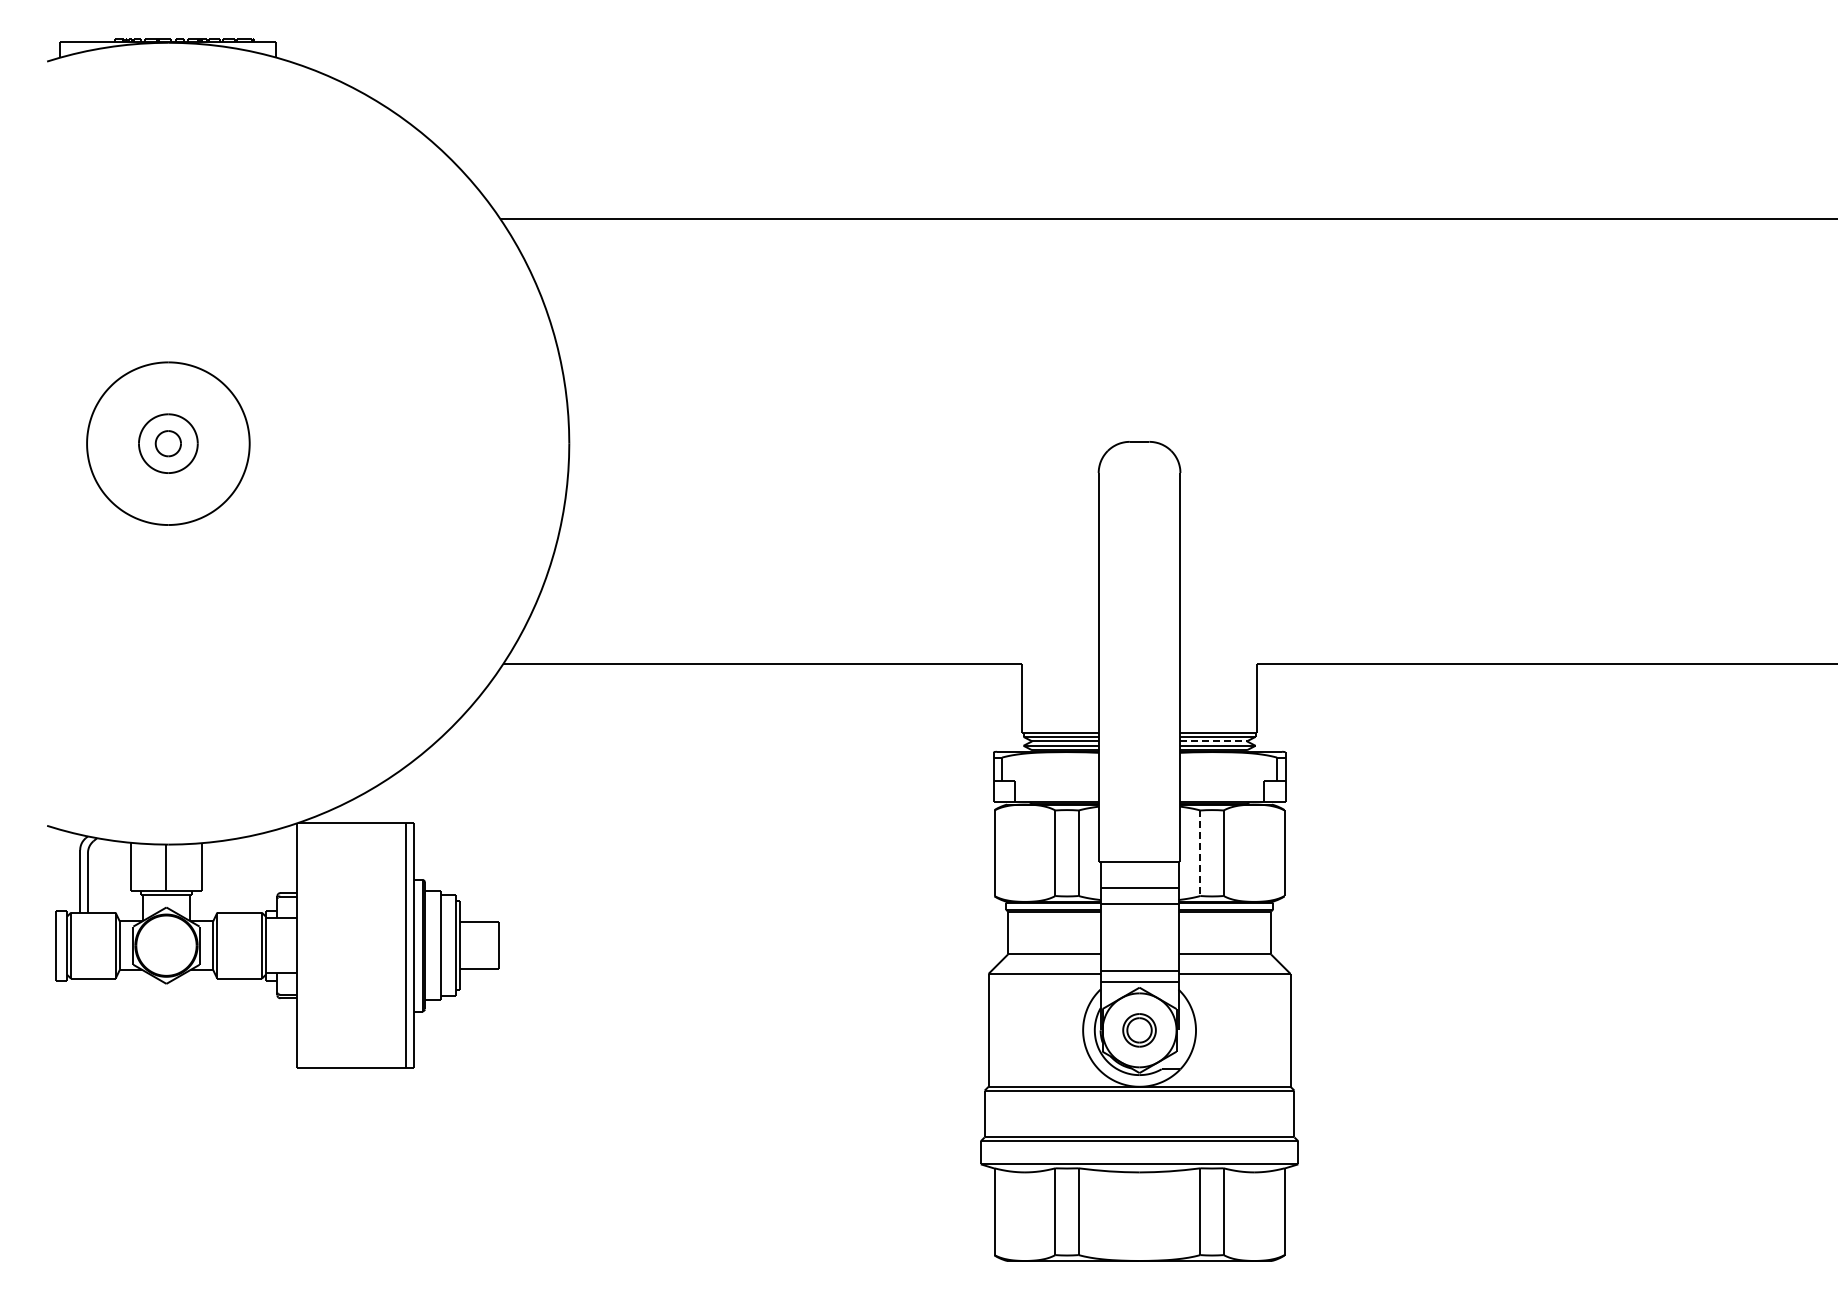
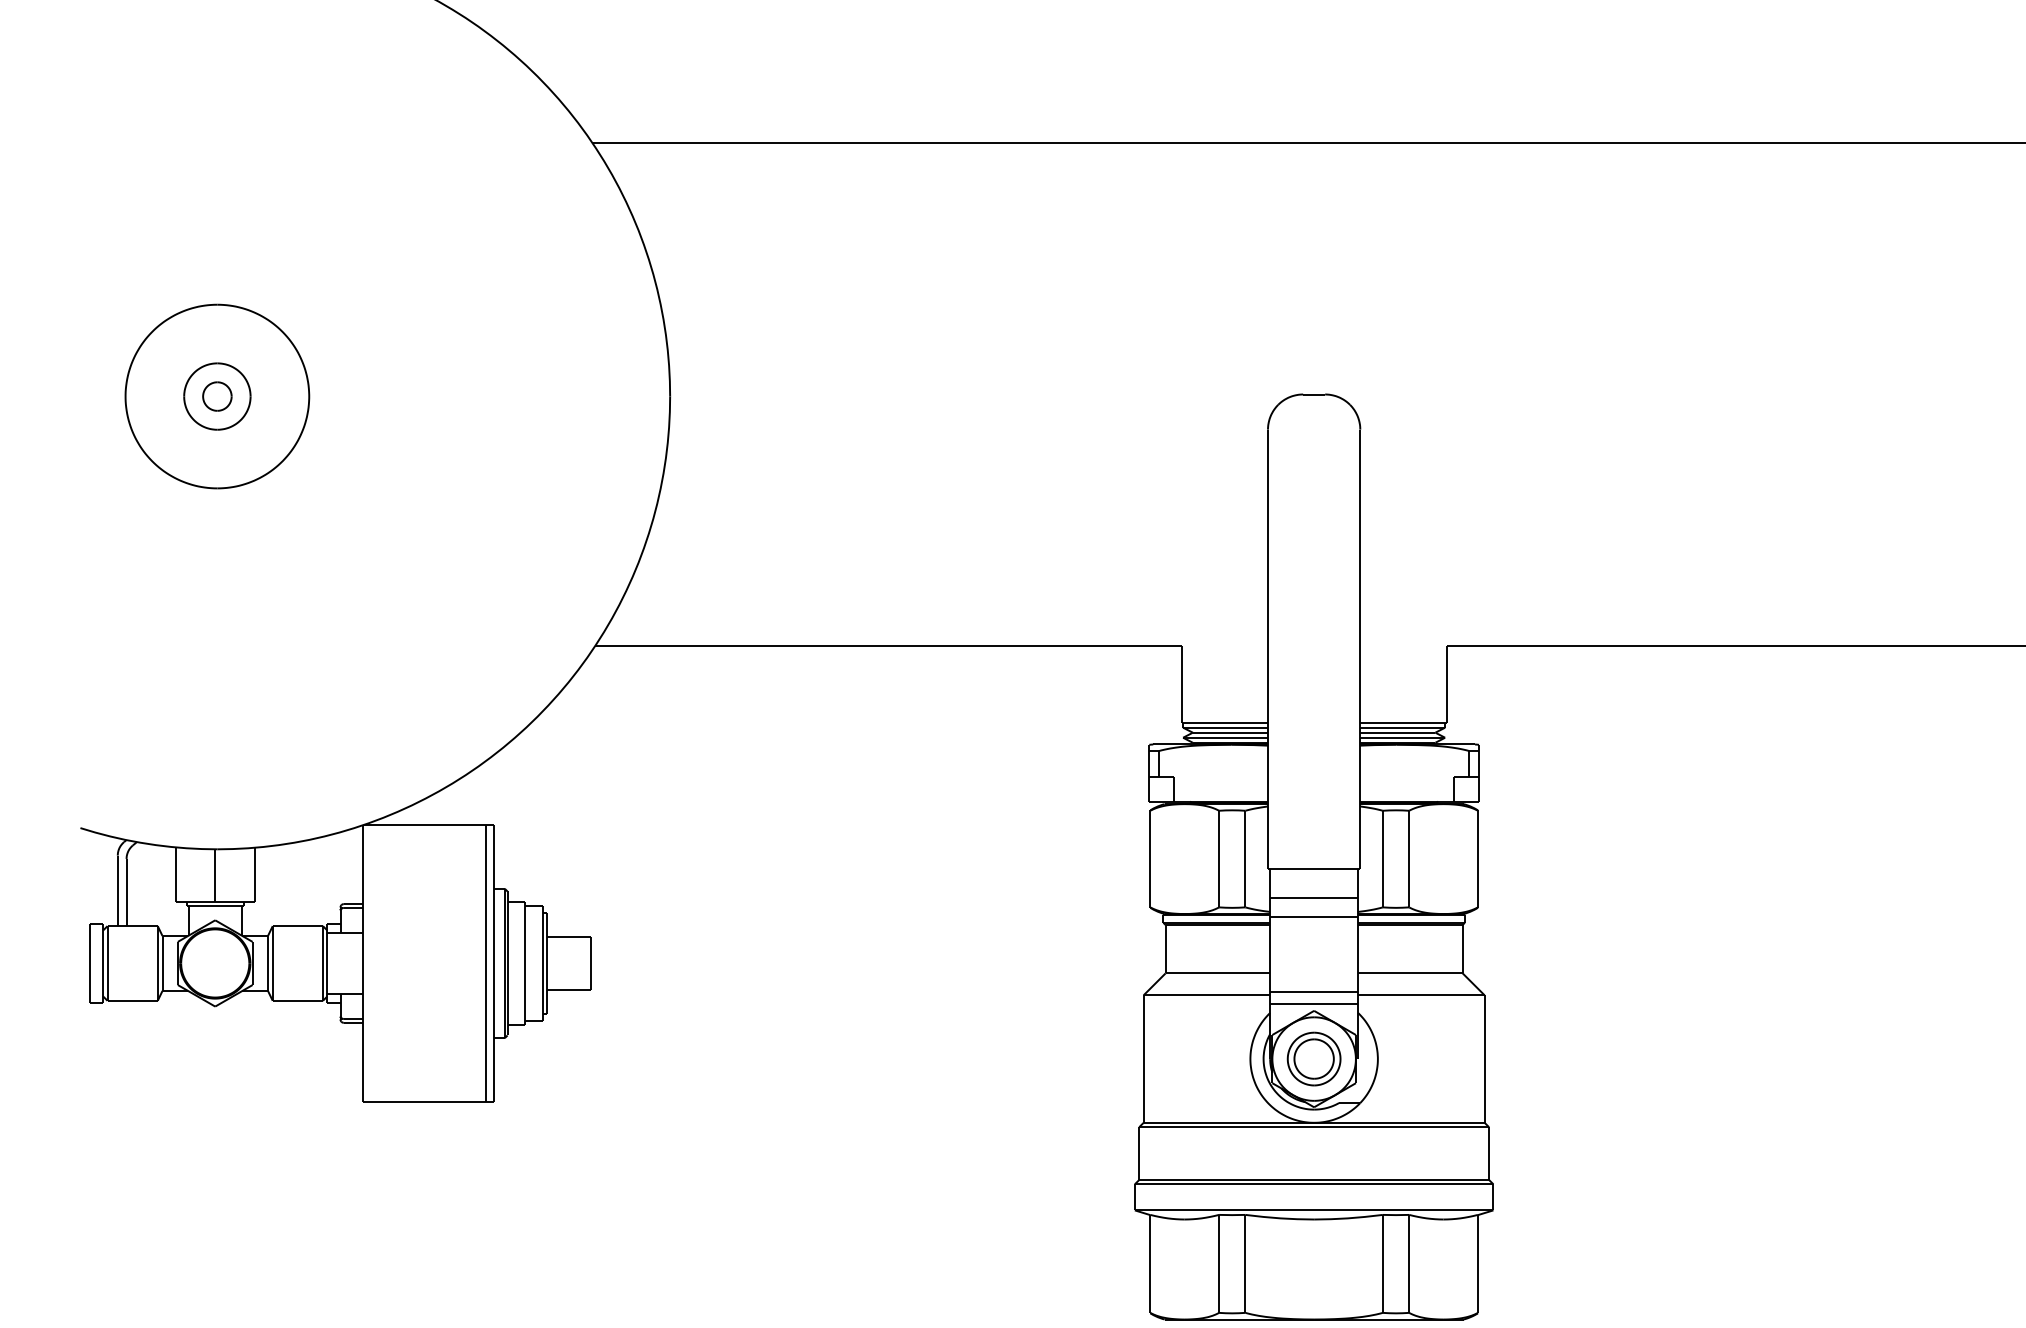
line: (1214, 741) -> (1398, 732), dashed -> solid
line: (1200, 853) -> (1382, 859), dashed -> solid
part: (1139, 1030) -> (1314, 1059), size x1.43

